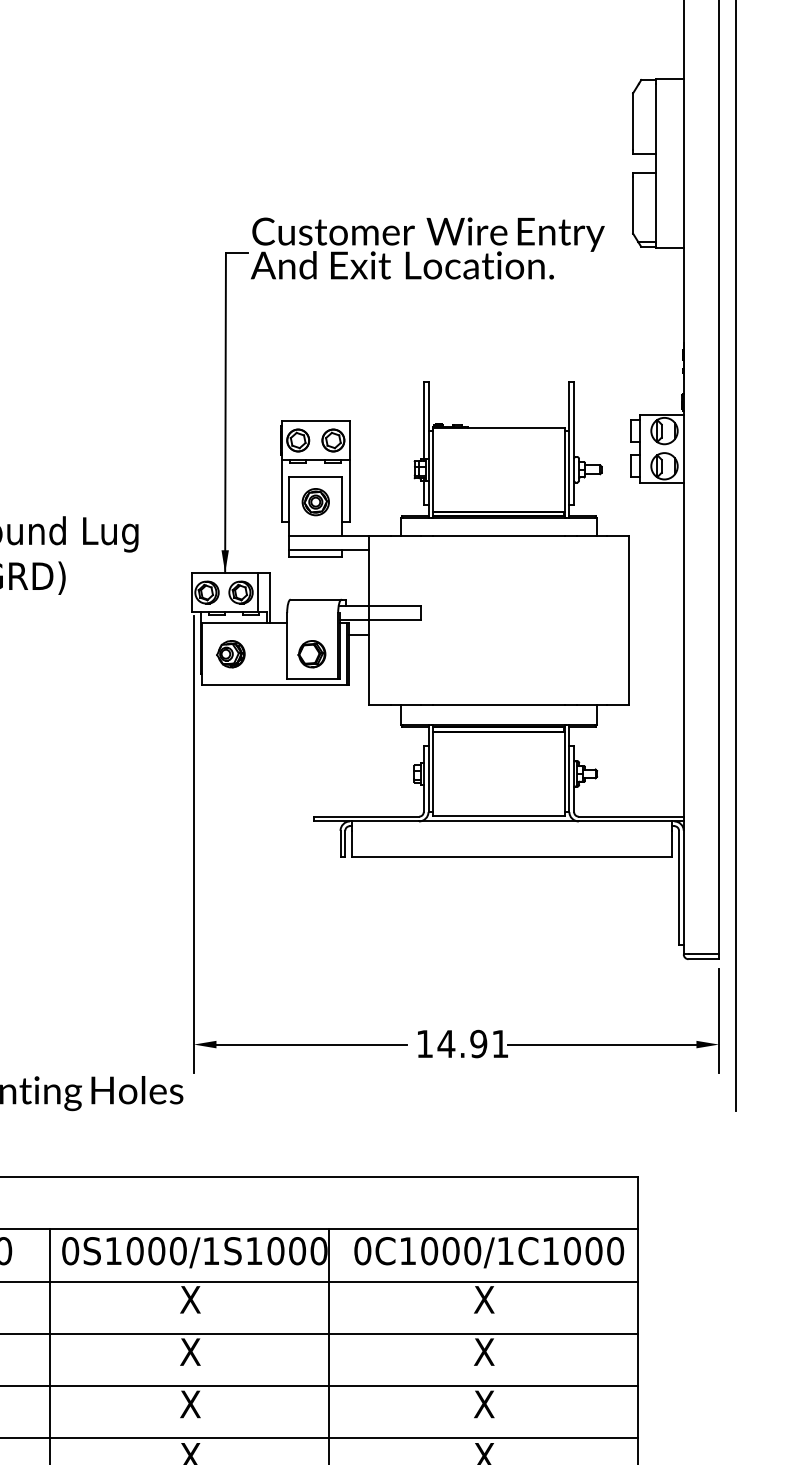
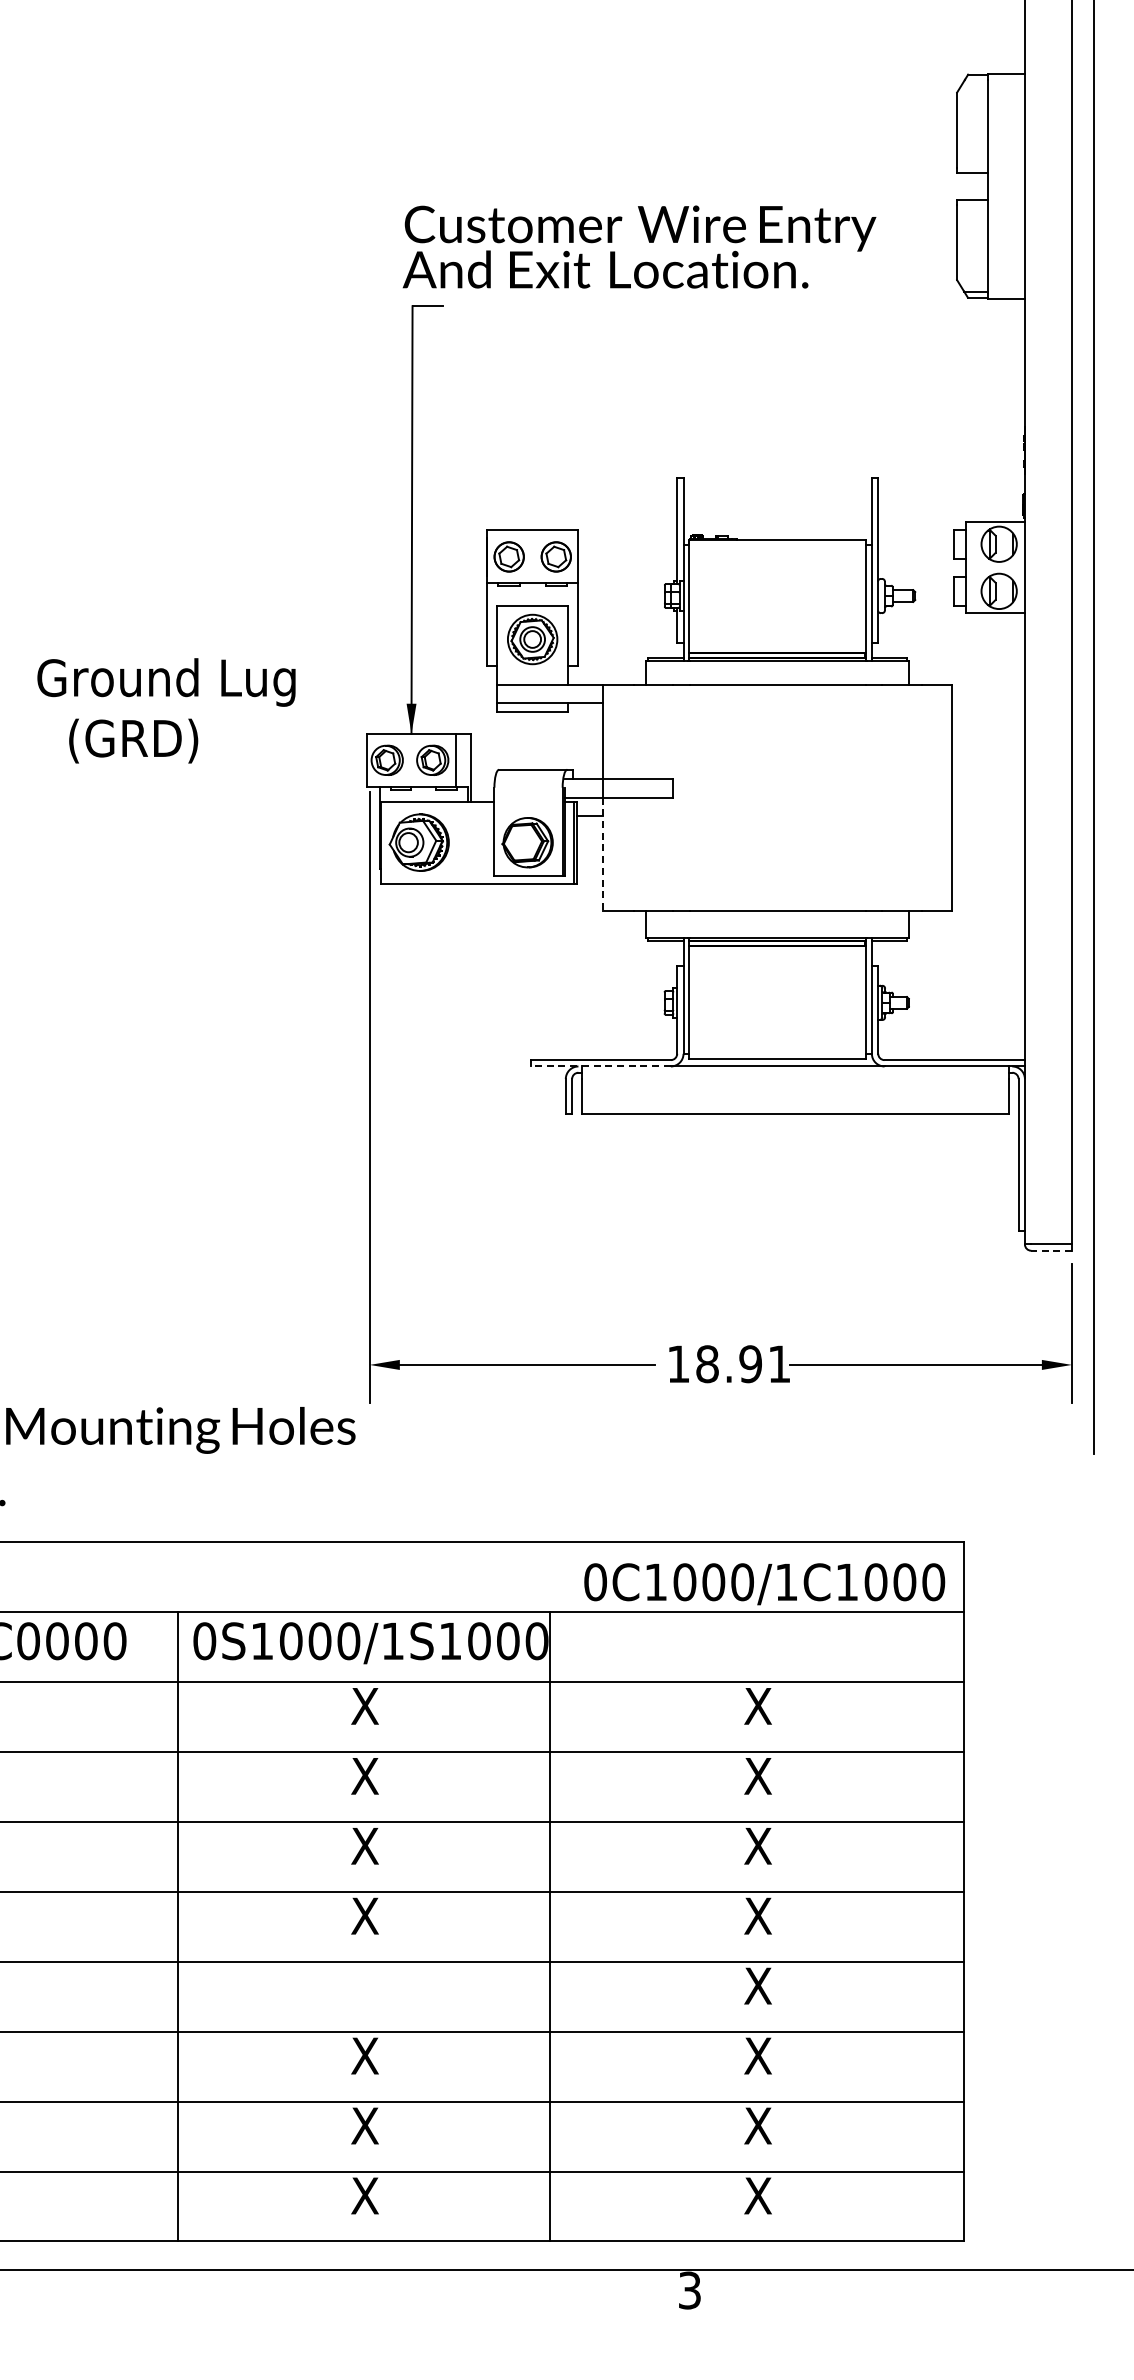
text: (427, 248) -> (639, 246), moved
part: (315, 501) -> (532, 638), size x1.4
part: (230, 654) -> (418, 842), size x1.6
part: (311, 654) -> (527, 842), size x1.4
line: (368, 662) -> (603, 854), solid -> dashed
line: (366, 821) -> (600, 1066), solid -> dashed
line: (703, 959) -> (1051, 1250), solid -> dashed
text: (446, 1044) -> (707, 1364), 14.91 -> 18.91
text: (489, 1252) -> (764, 1584), moved

